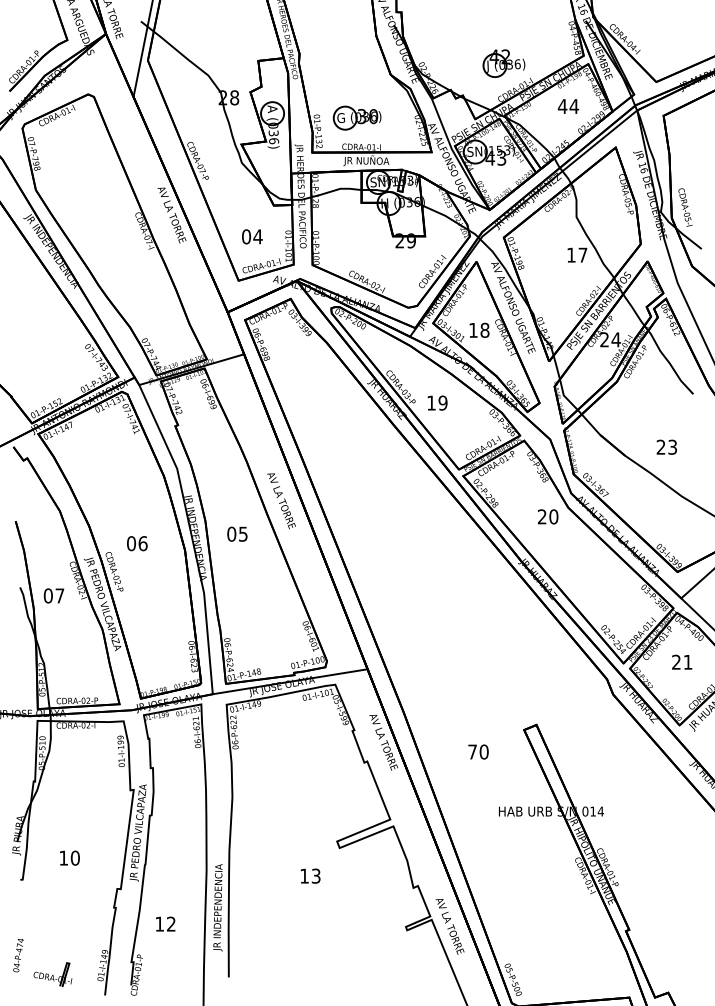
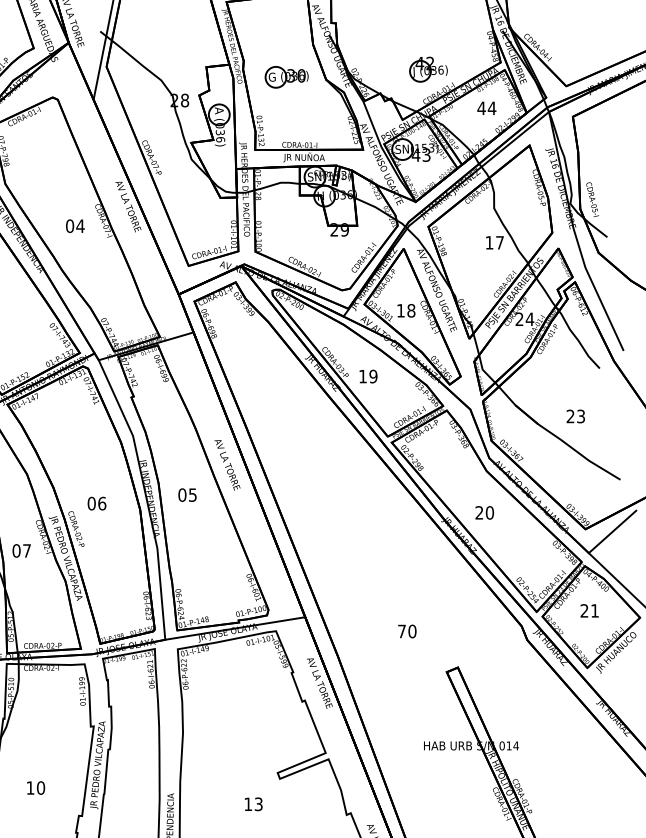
part: (356, 117) -> (286, 76), moved
text: (252, 236) -> (75, 225), moved
text: (547, 516) -> (484, 512), moved
text: (478, 751) -> (407, 630), moved

